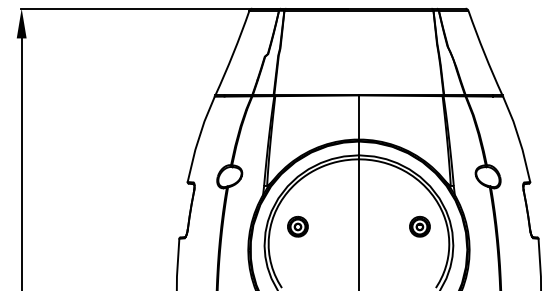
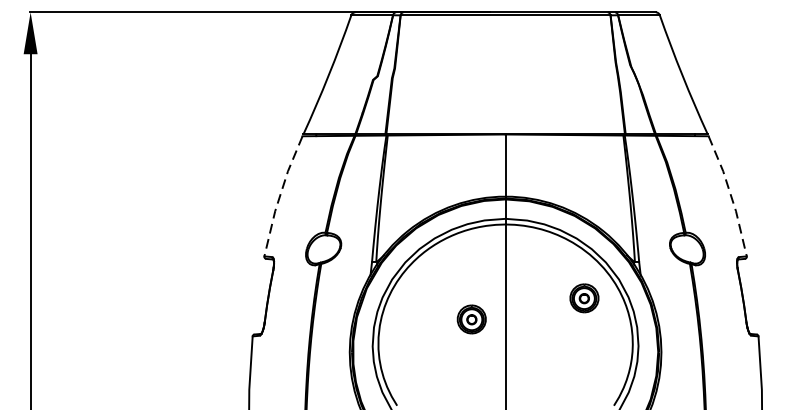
line: (198, 139) -> (279, 196), solid -> dashed
line: (519, 139) -> (731, 196), solid -> dashed
part: (297, 226) -> (471, 319), moved
part: (419, 226) -> (583, 297), moved

